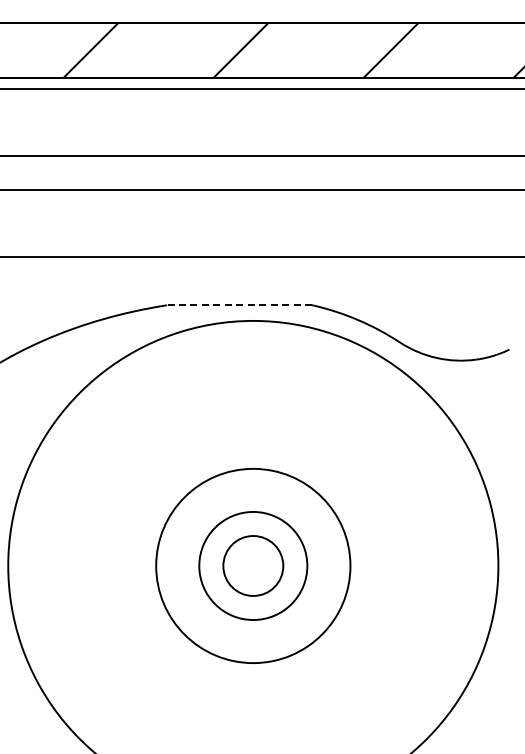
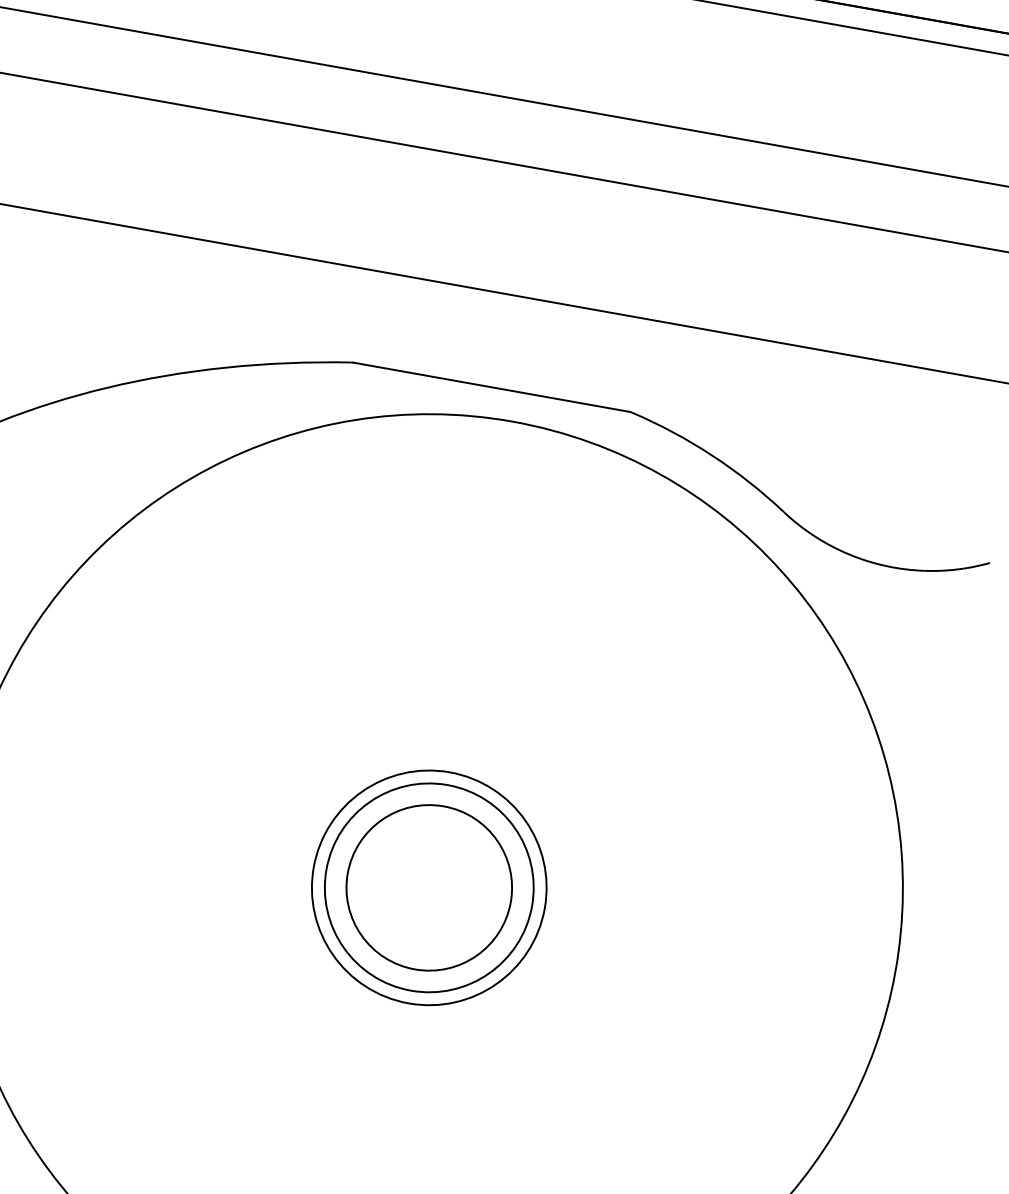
line: (239, 305) -> (491, 387), dashed -> solid
circle: (253, 565) -> (429, 886), size x0.62
circle: (253, 565) -> (429, 886), size x1.43

